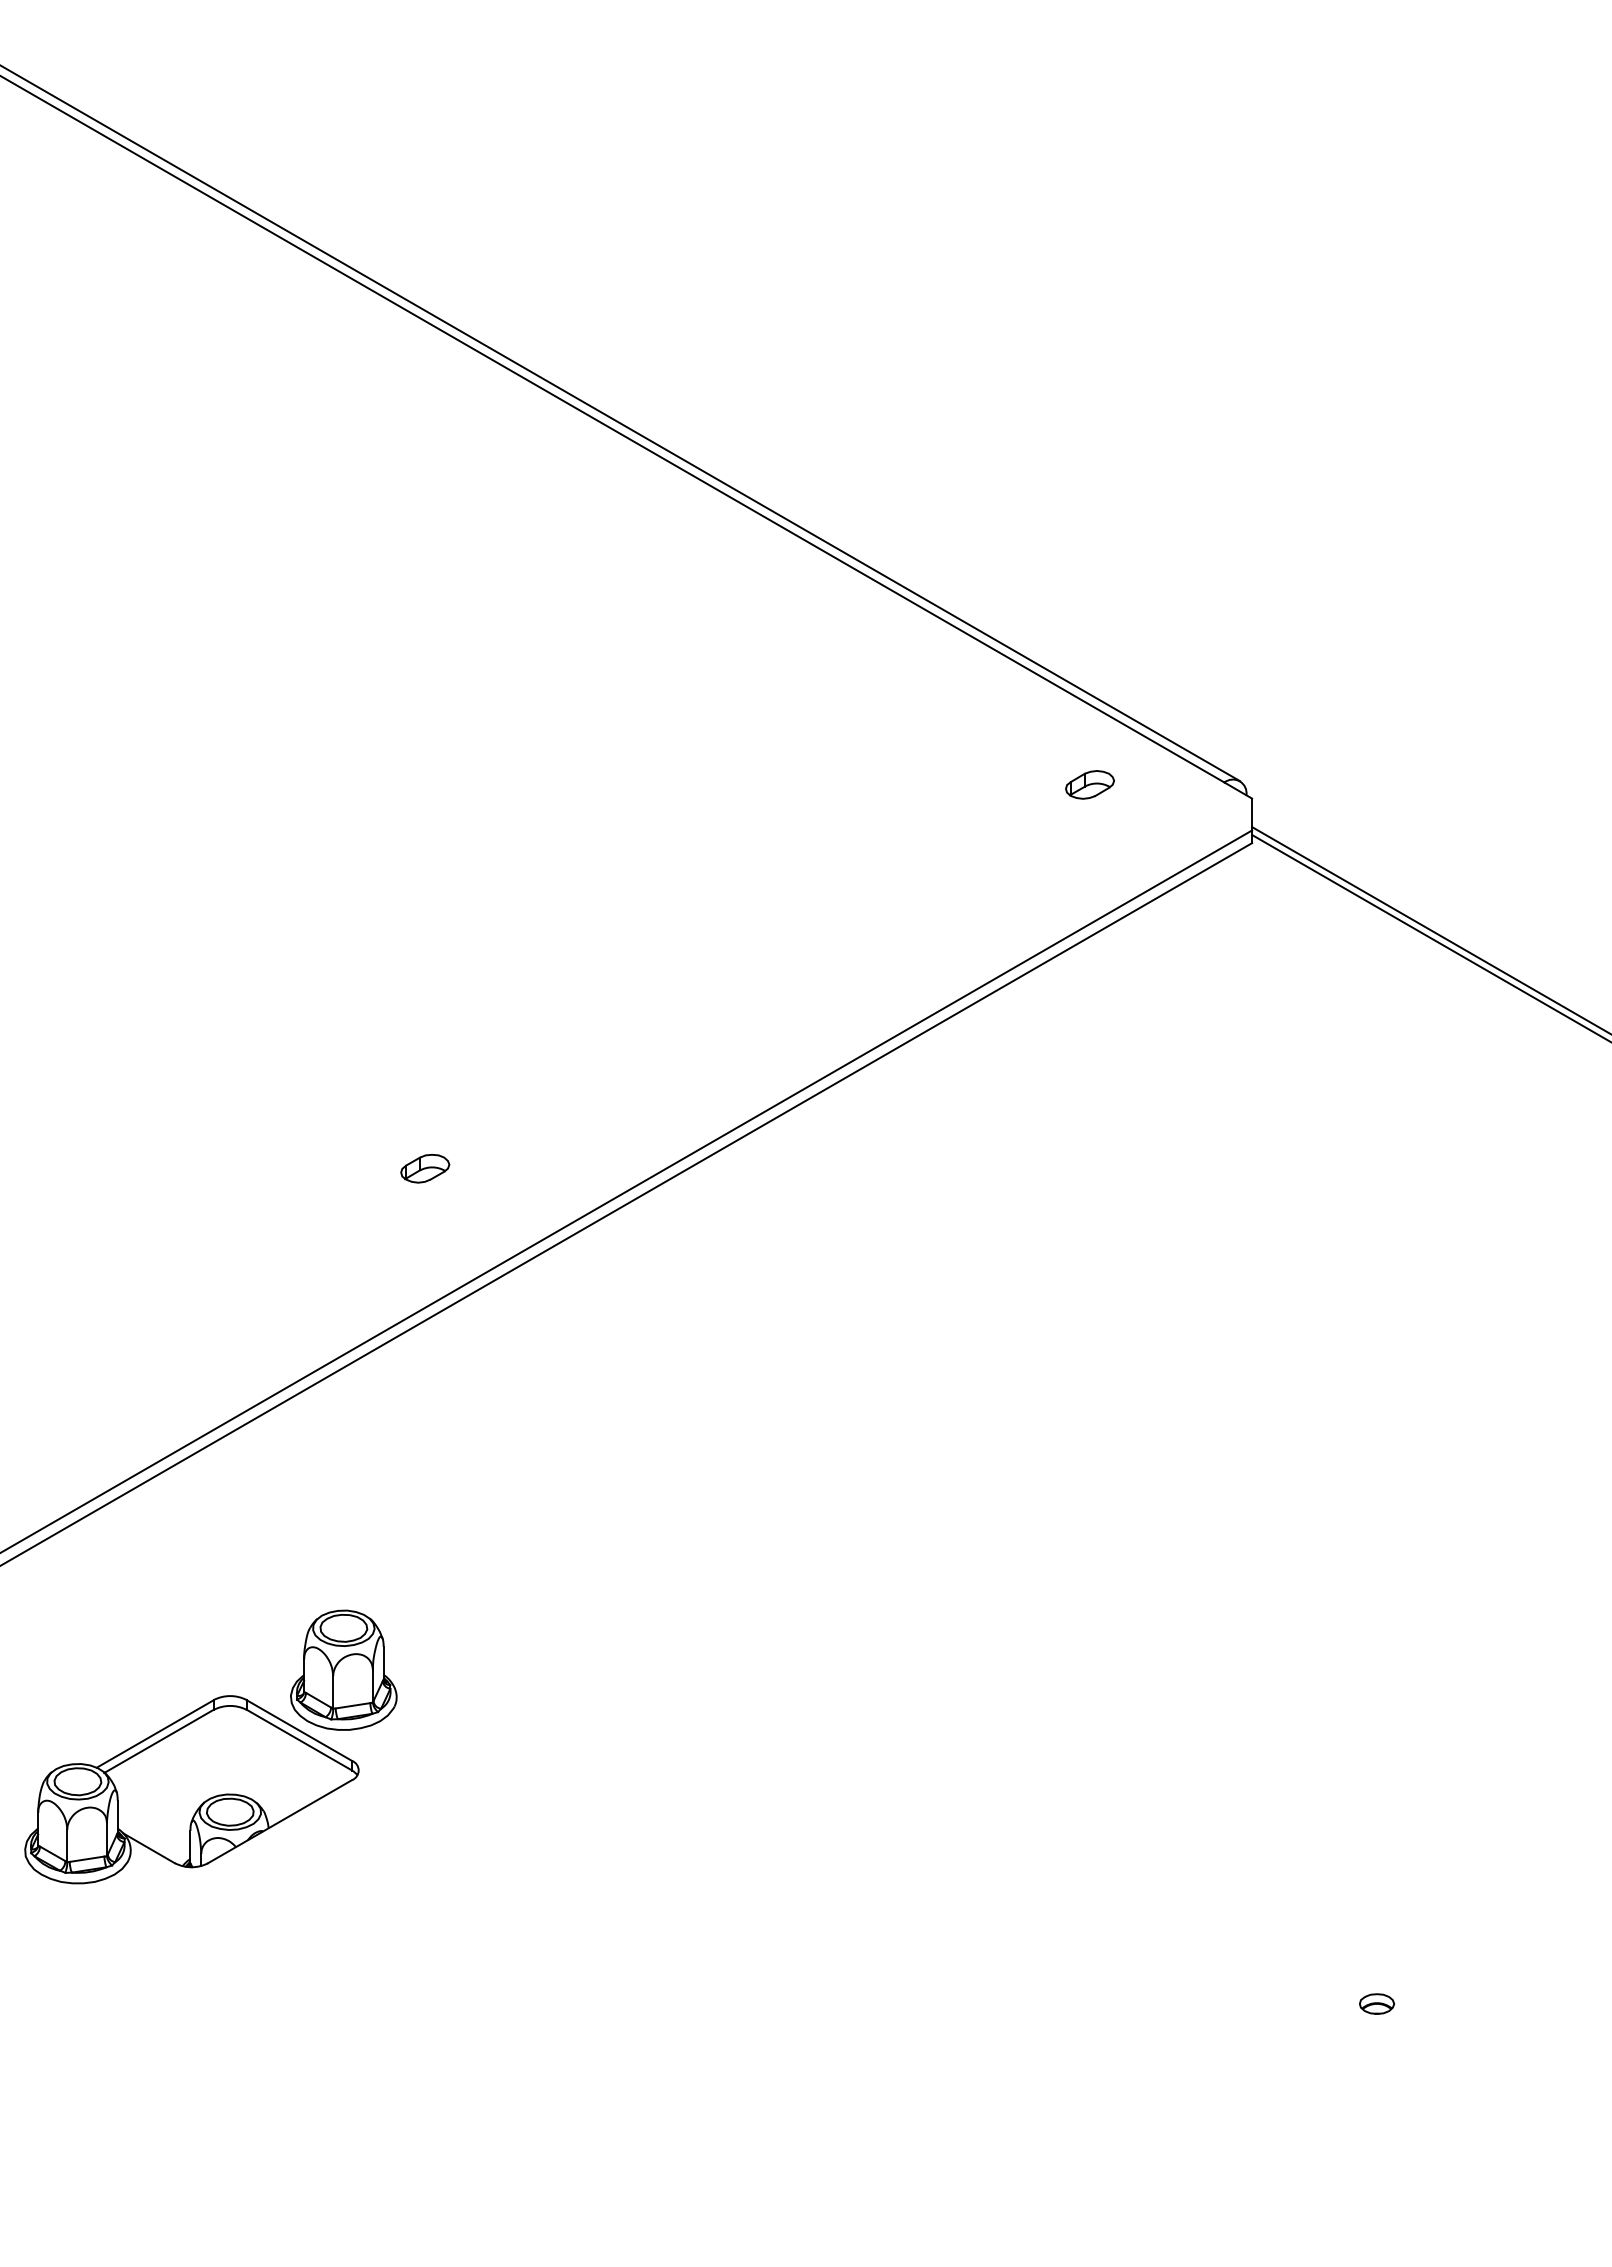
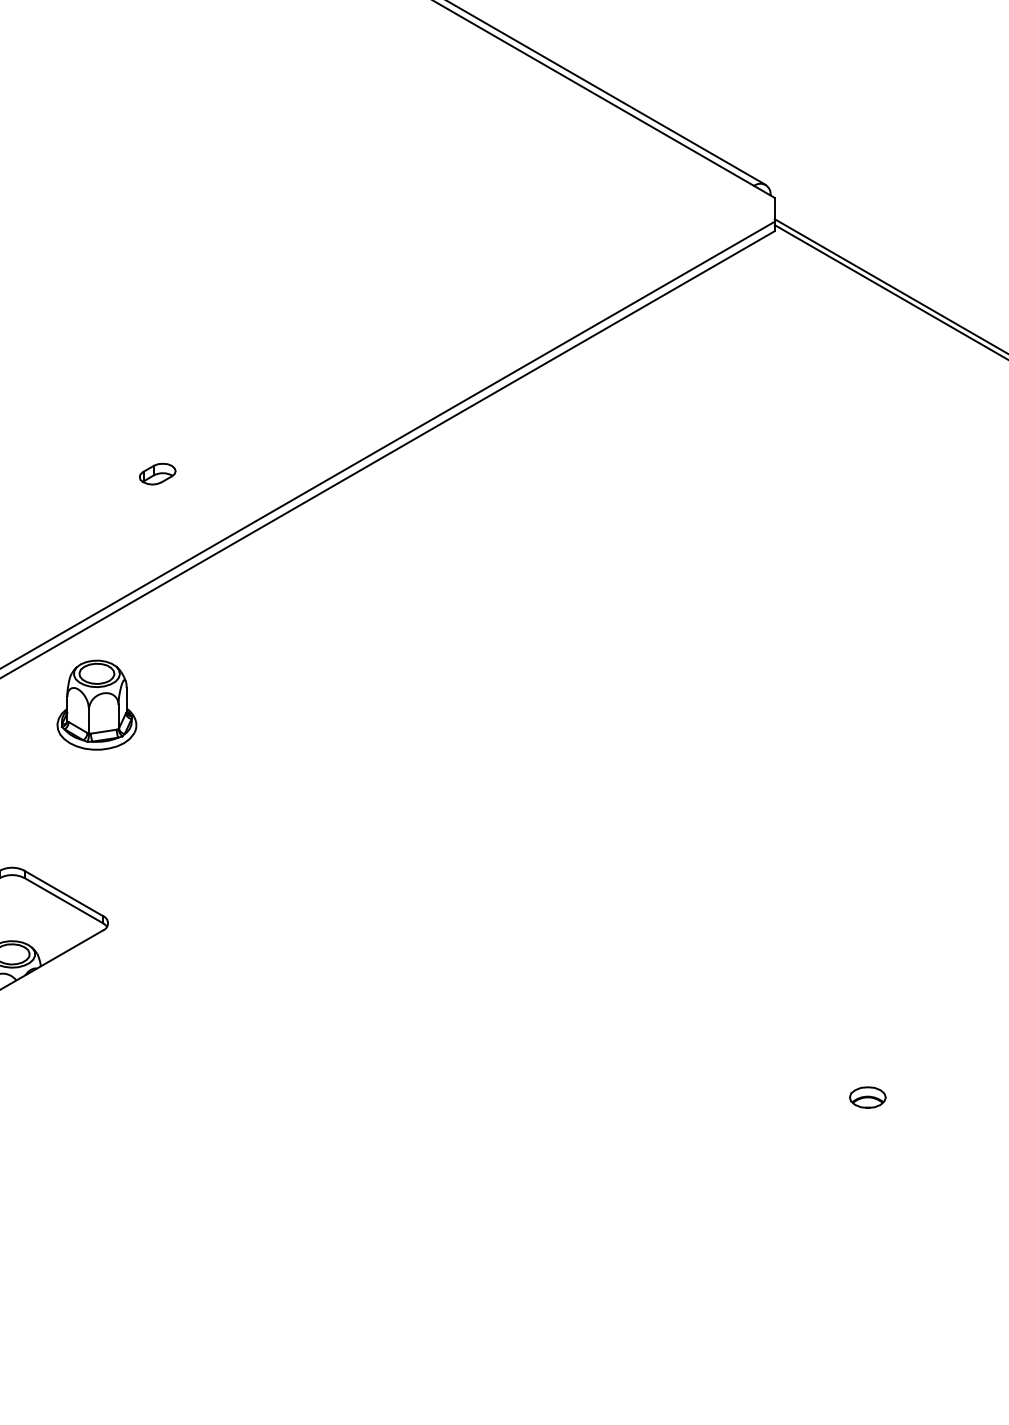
part: (1089, 784) -> (653, 187), removed
part: (343, 1669) -> (96, 704), moved
part: (1377, 2003) -> (868, 1097), size x1.4

